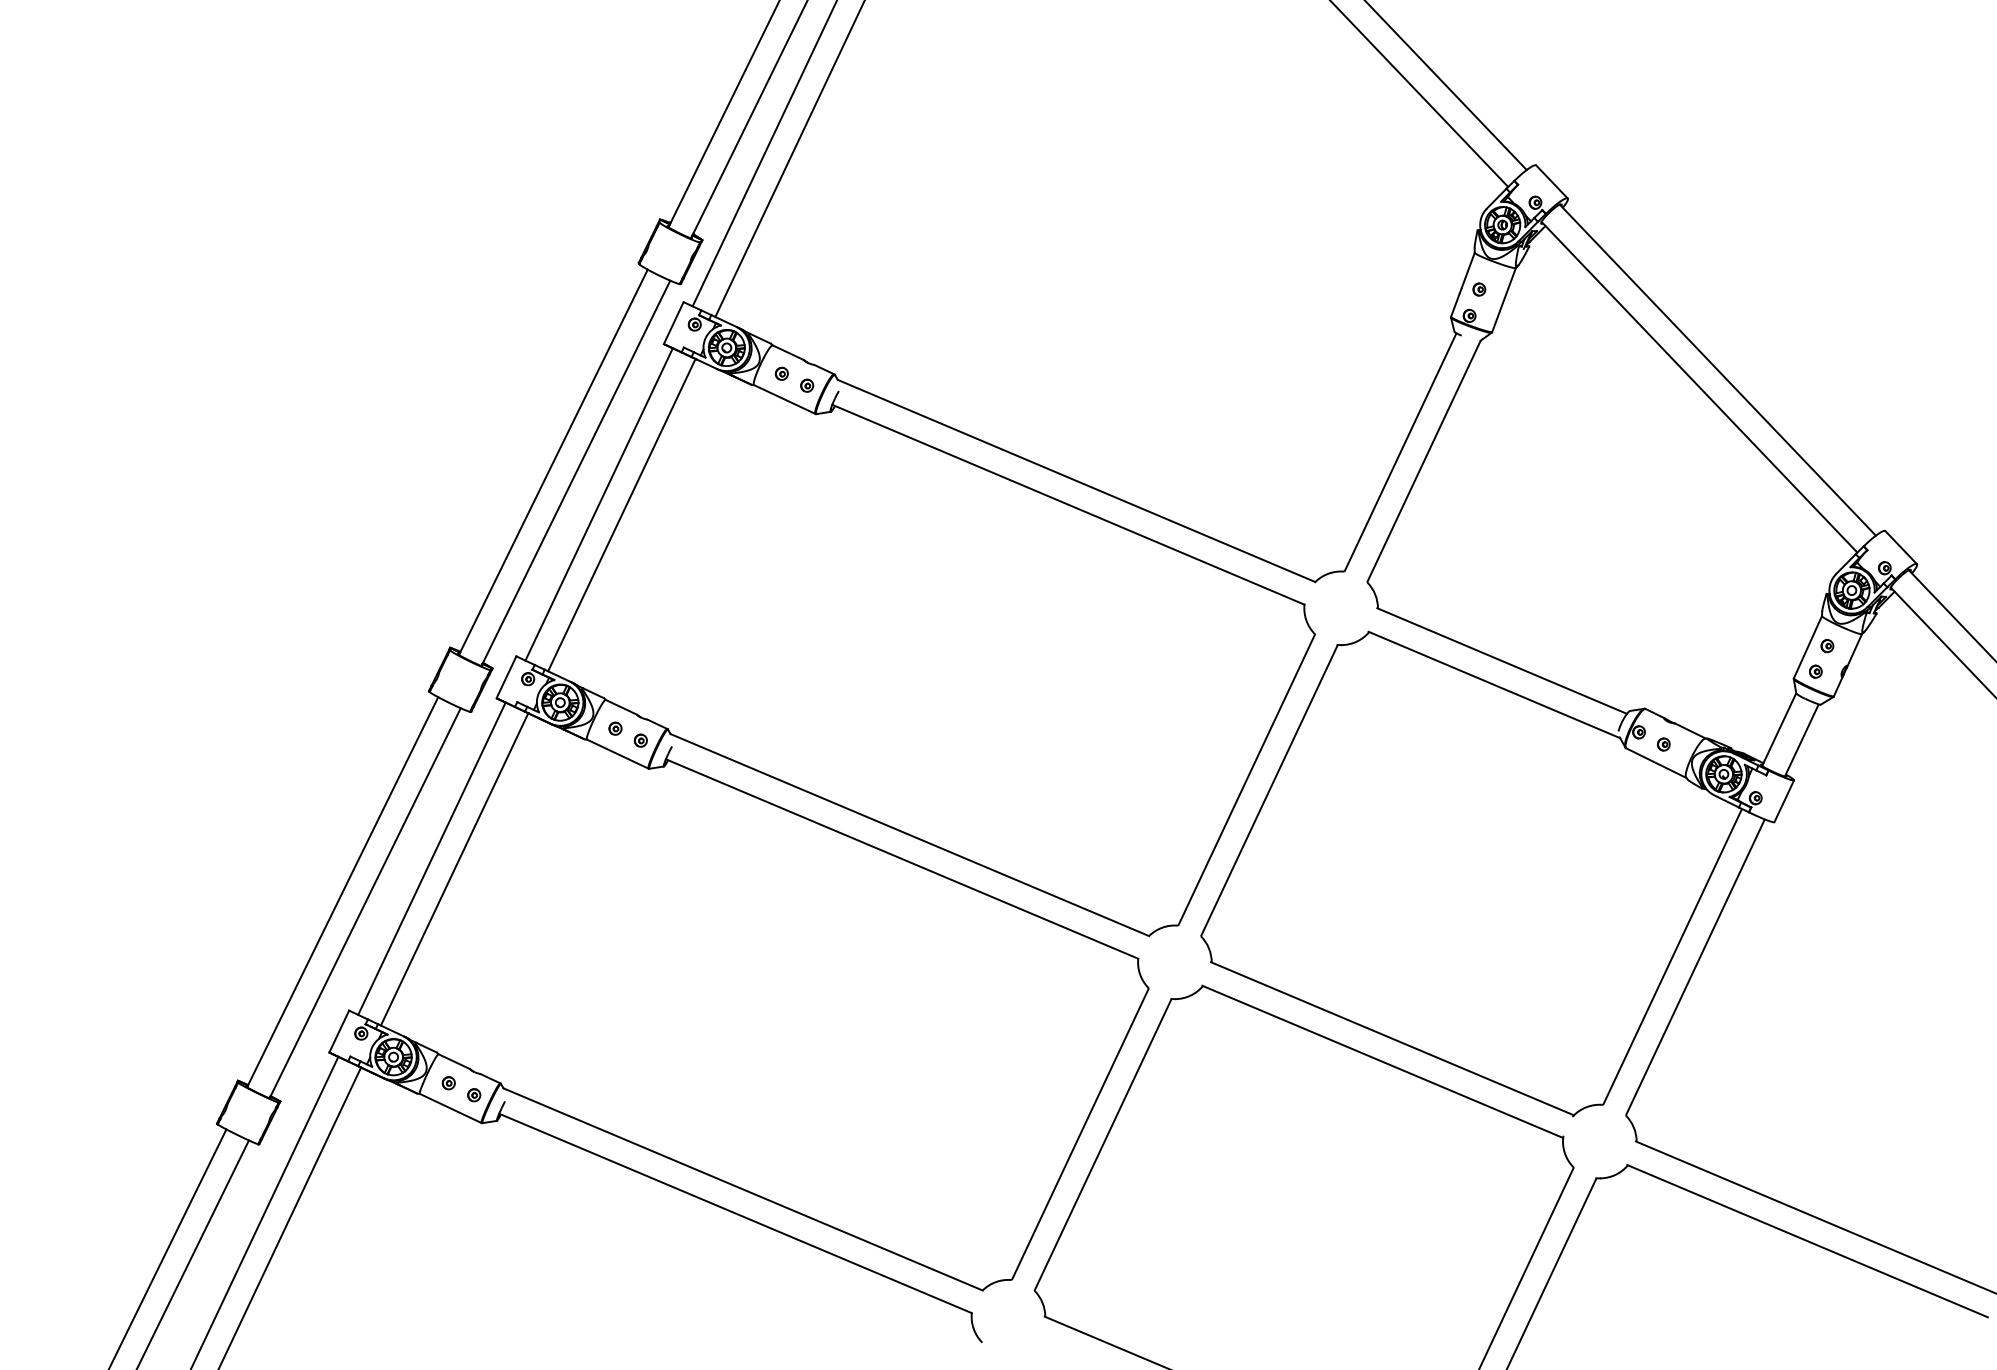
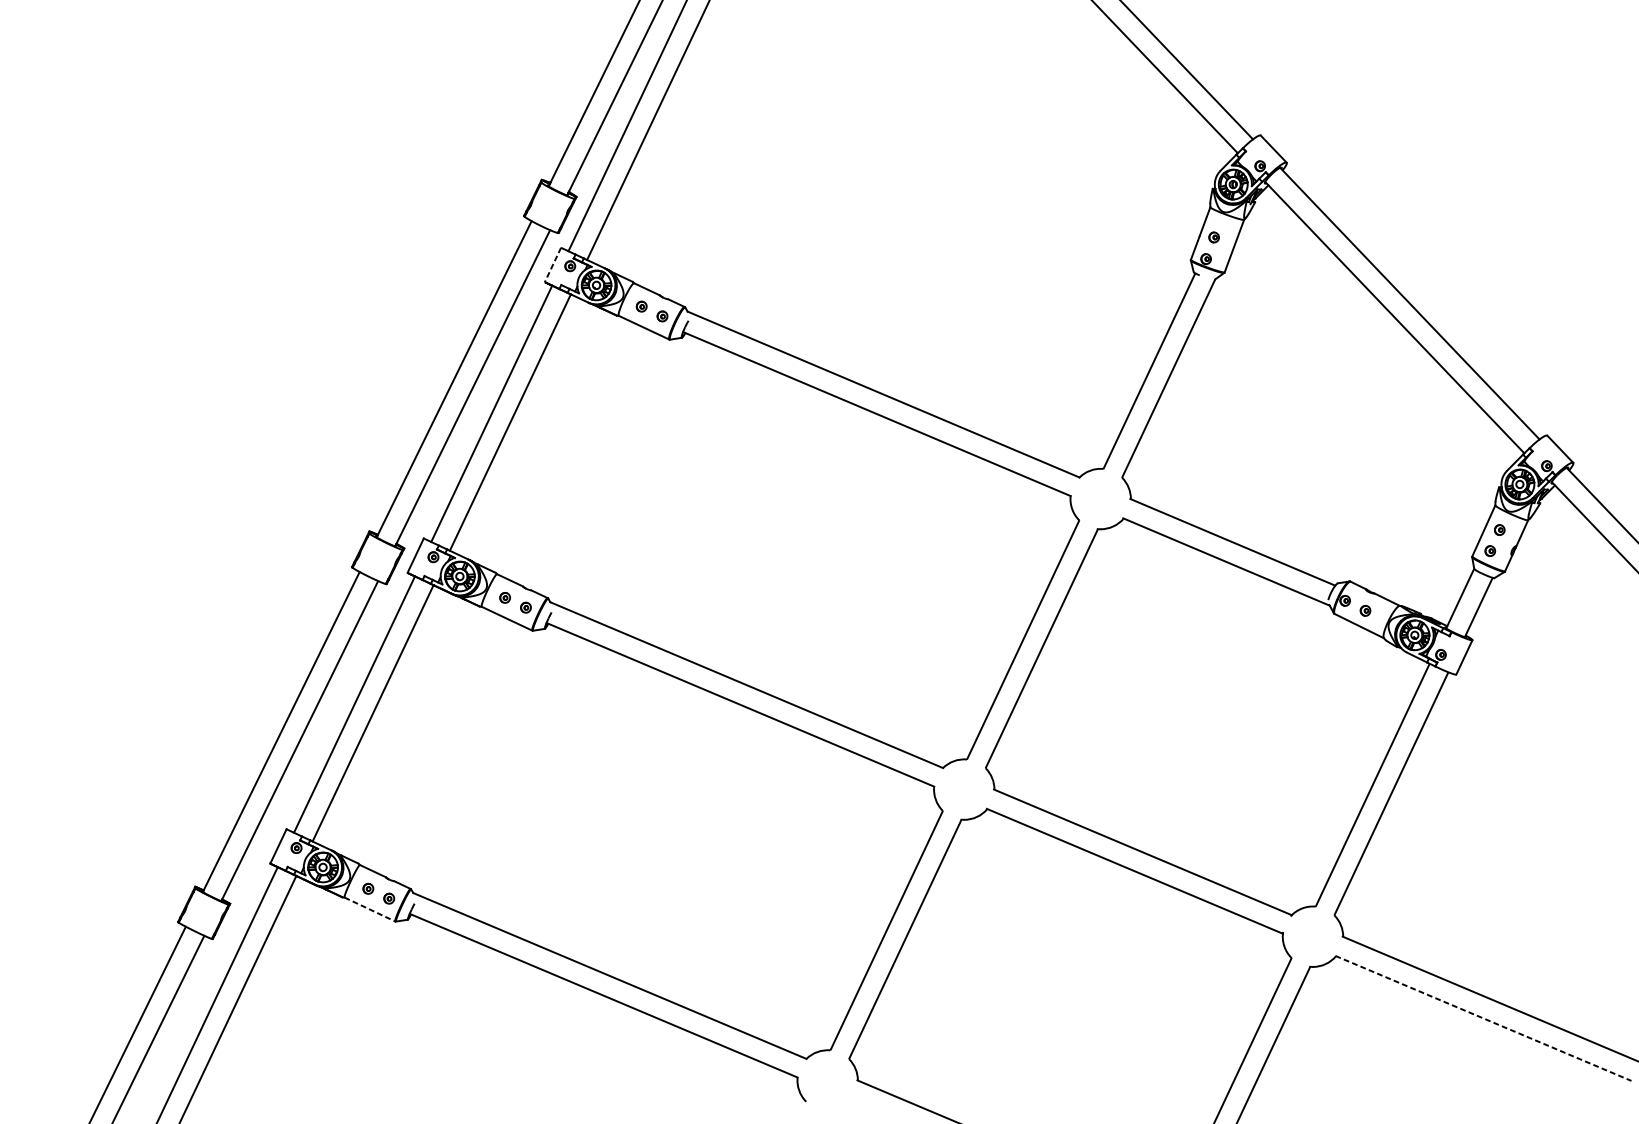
line: (673, 323) -> (552, 265), solid -> dashed
line: (451, 1108) -> (370, 909), solid -> dashed
line: (1807, 1241) -> (1483, 1018), solid -> dashed

